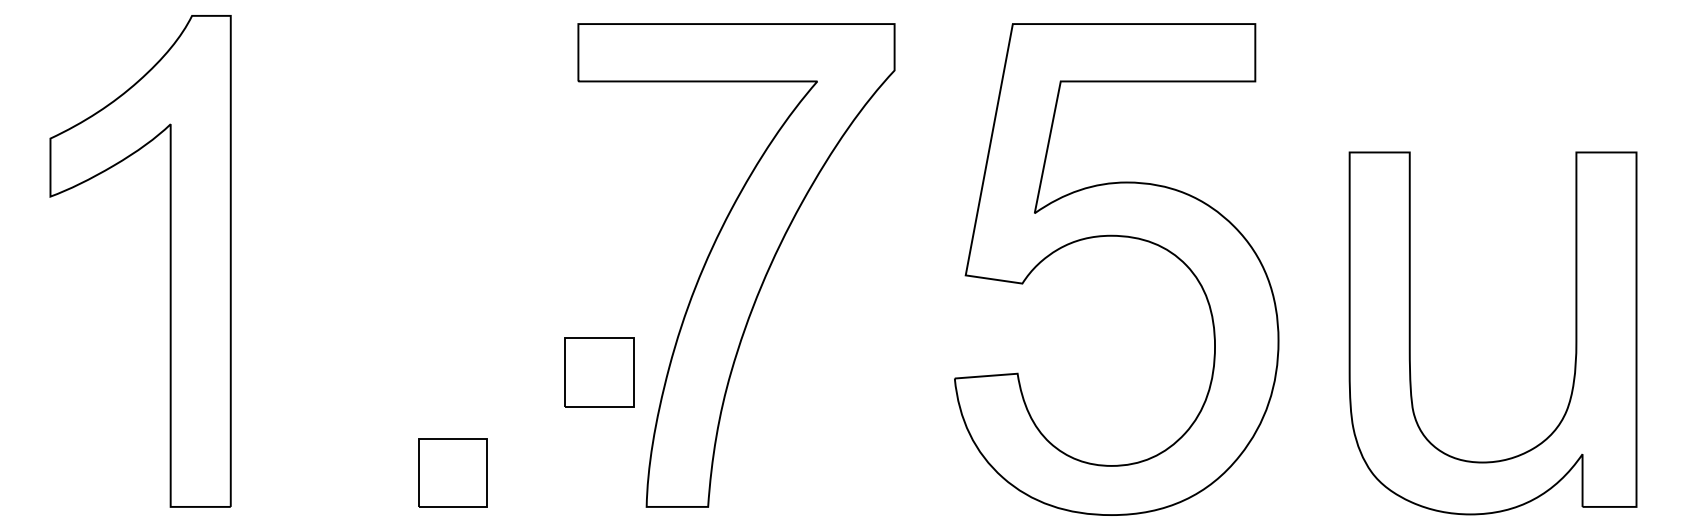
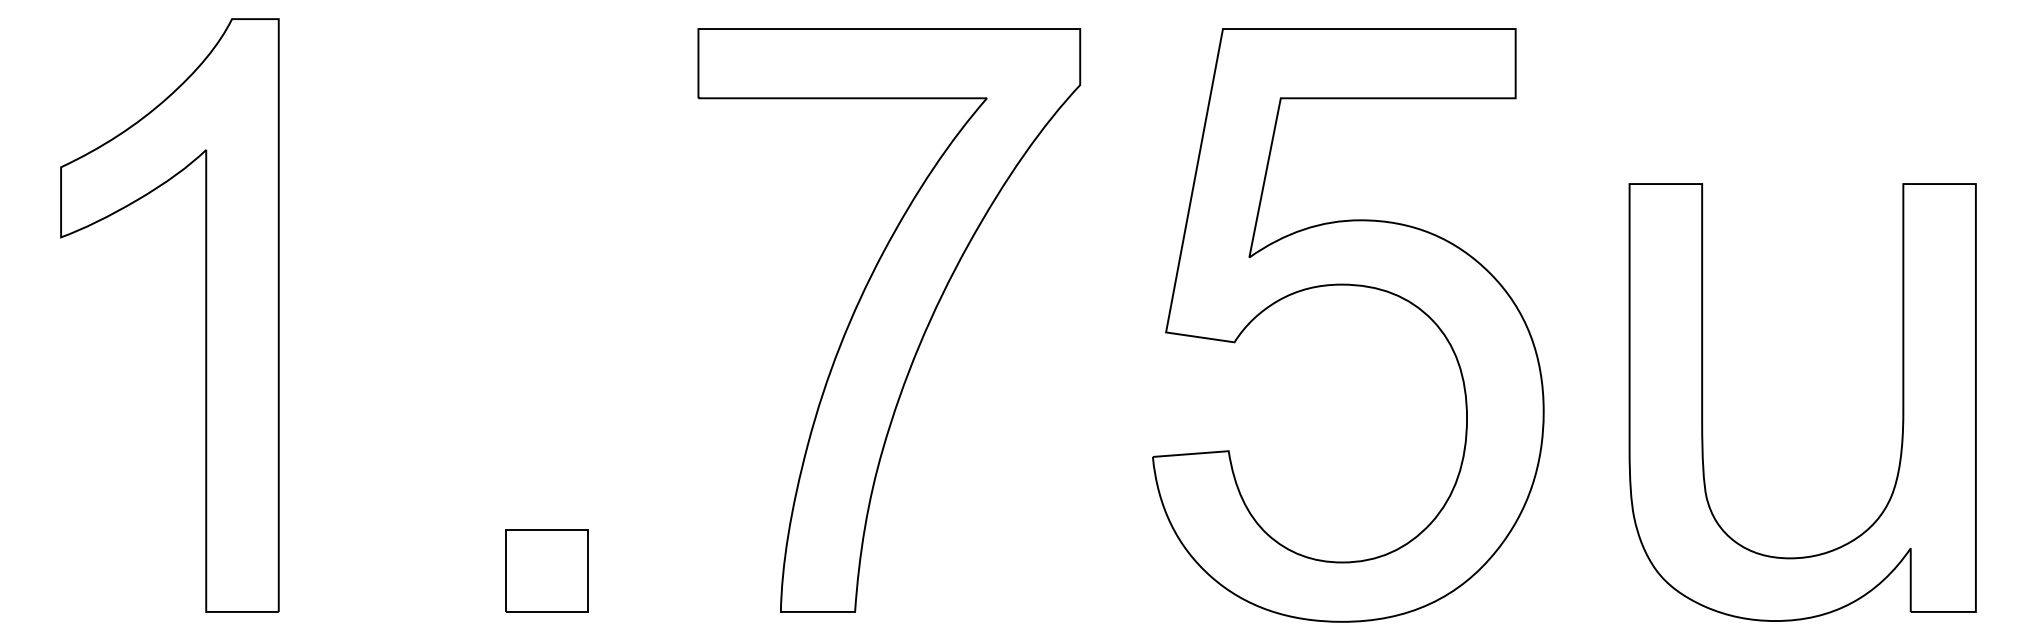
part: (599, 372) -> (723, 449), removed

